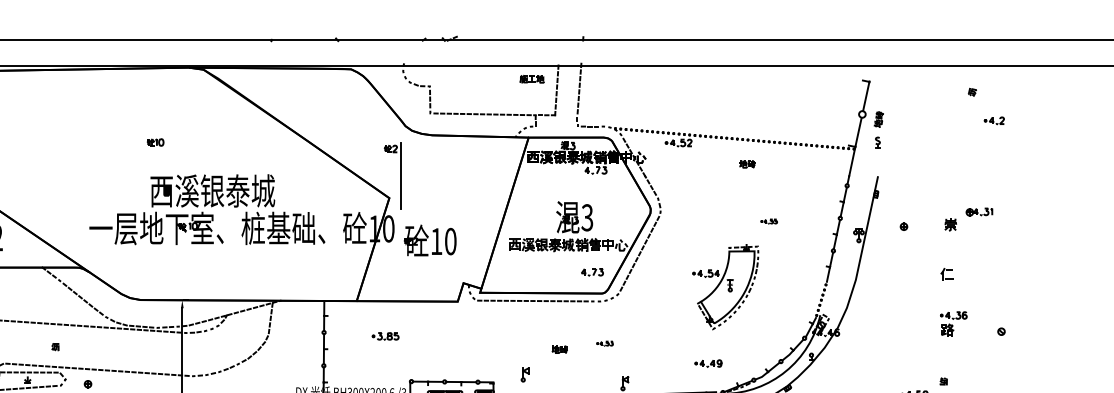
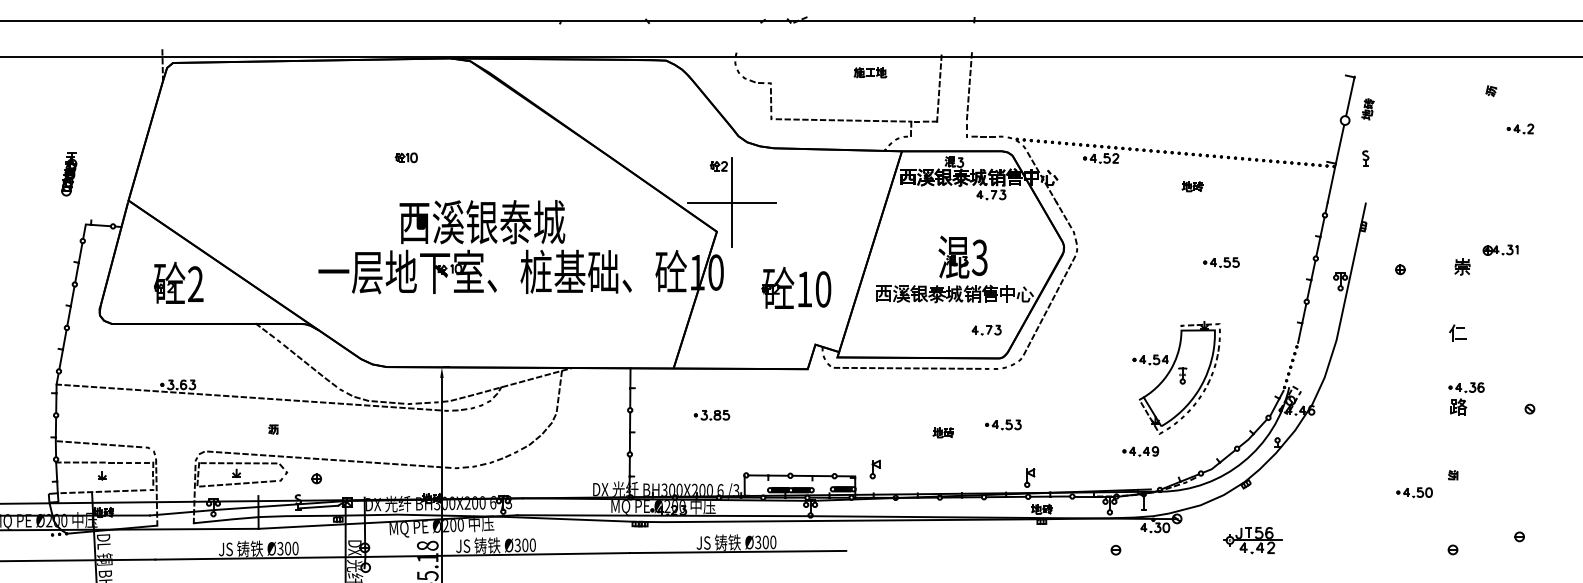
part: (532, 79) -> (870, 72), moved
part: (878, 119) -> (1367, 109), moved
line: (400, 176) -> (731, 202), added
part: (769, 221) -> (1221, 262), size x1.67
part: (430, 240) -> (796, 287), moved
part: (725, 286) -> (1176, 377), moved
part: (605, 343) -> (1003, 424), size x1.67
part: (524, 374) -> (874, 469), moved

